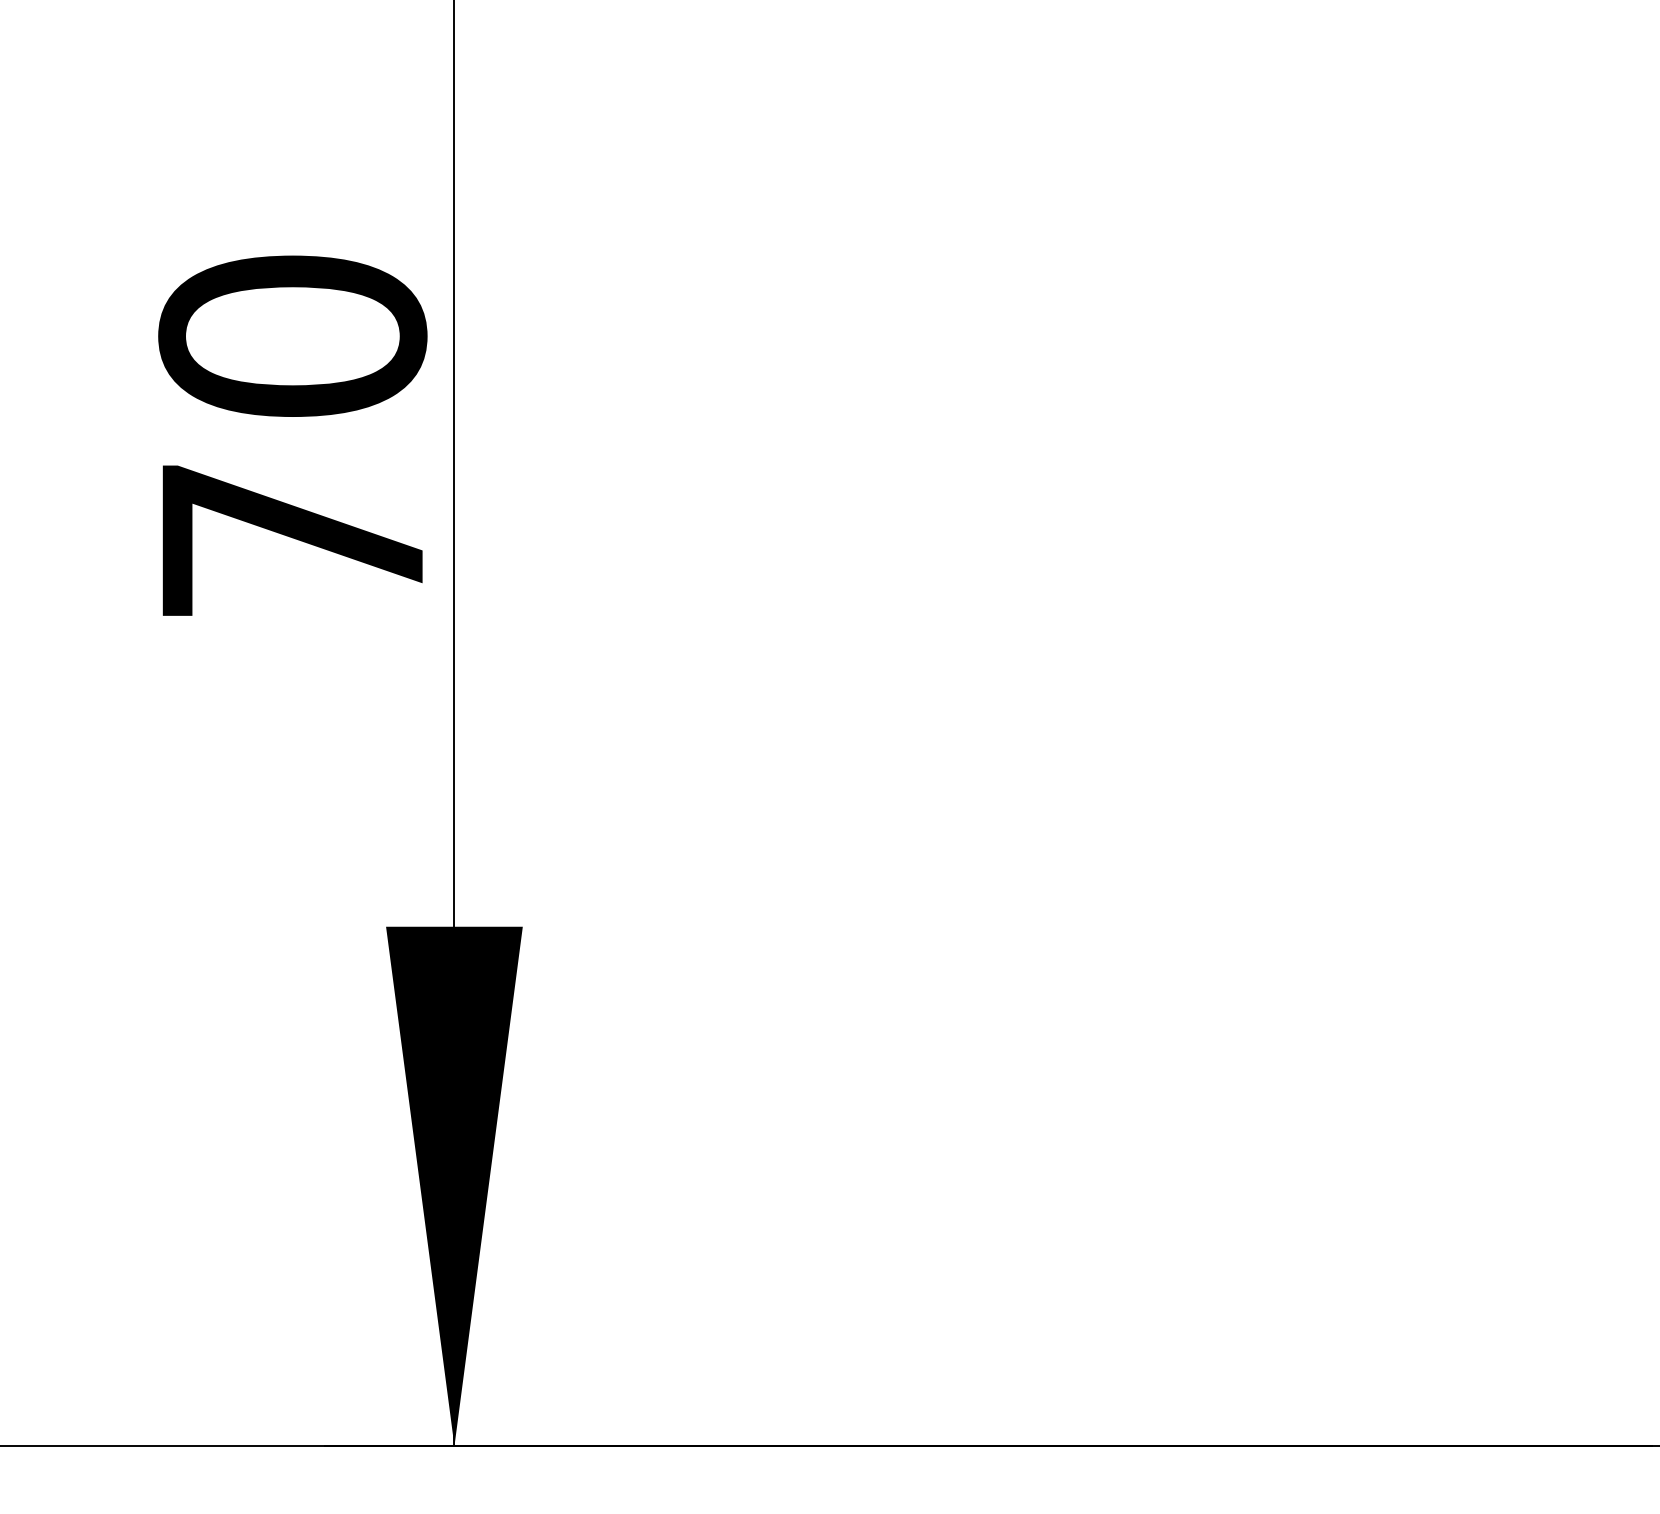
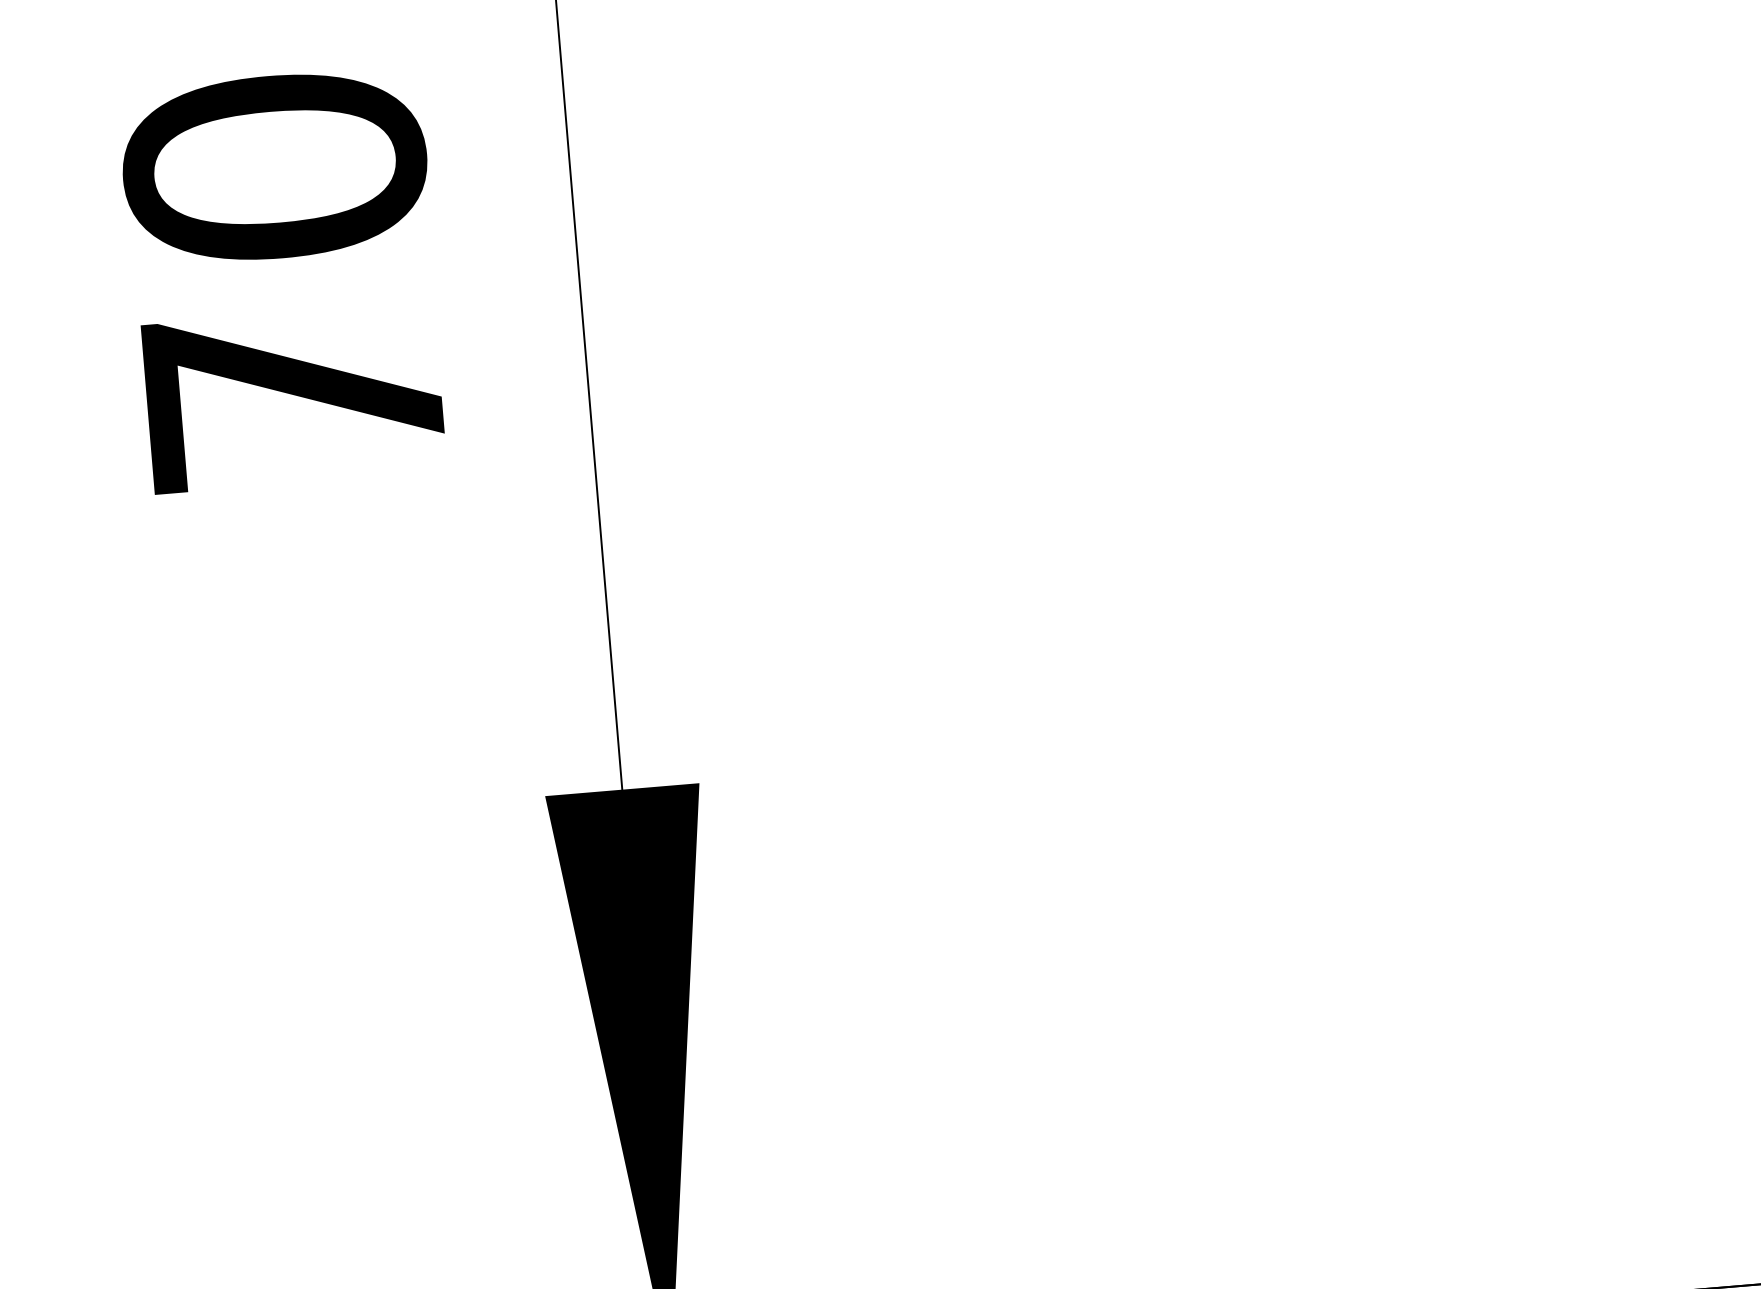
text: (292, 435) -> (284, 279), moved

